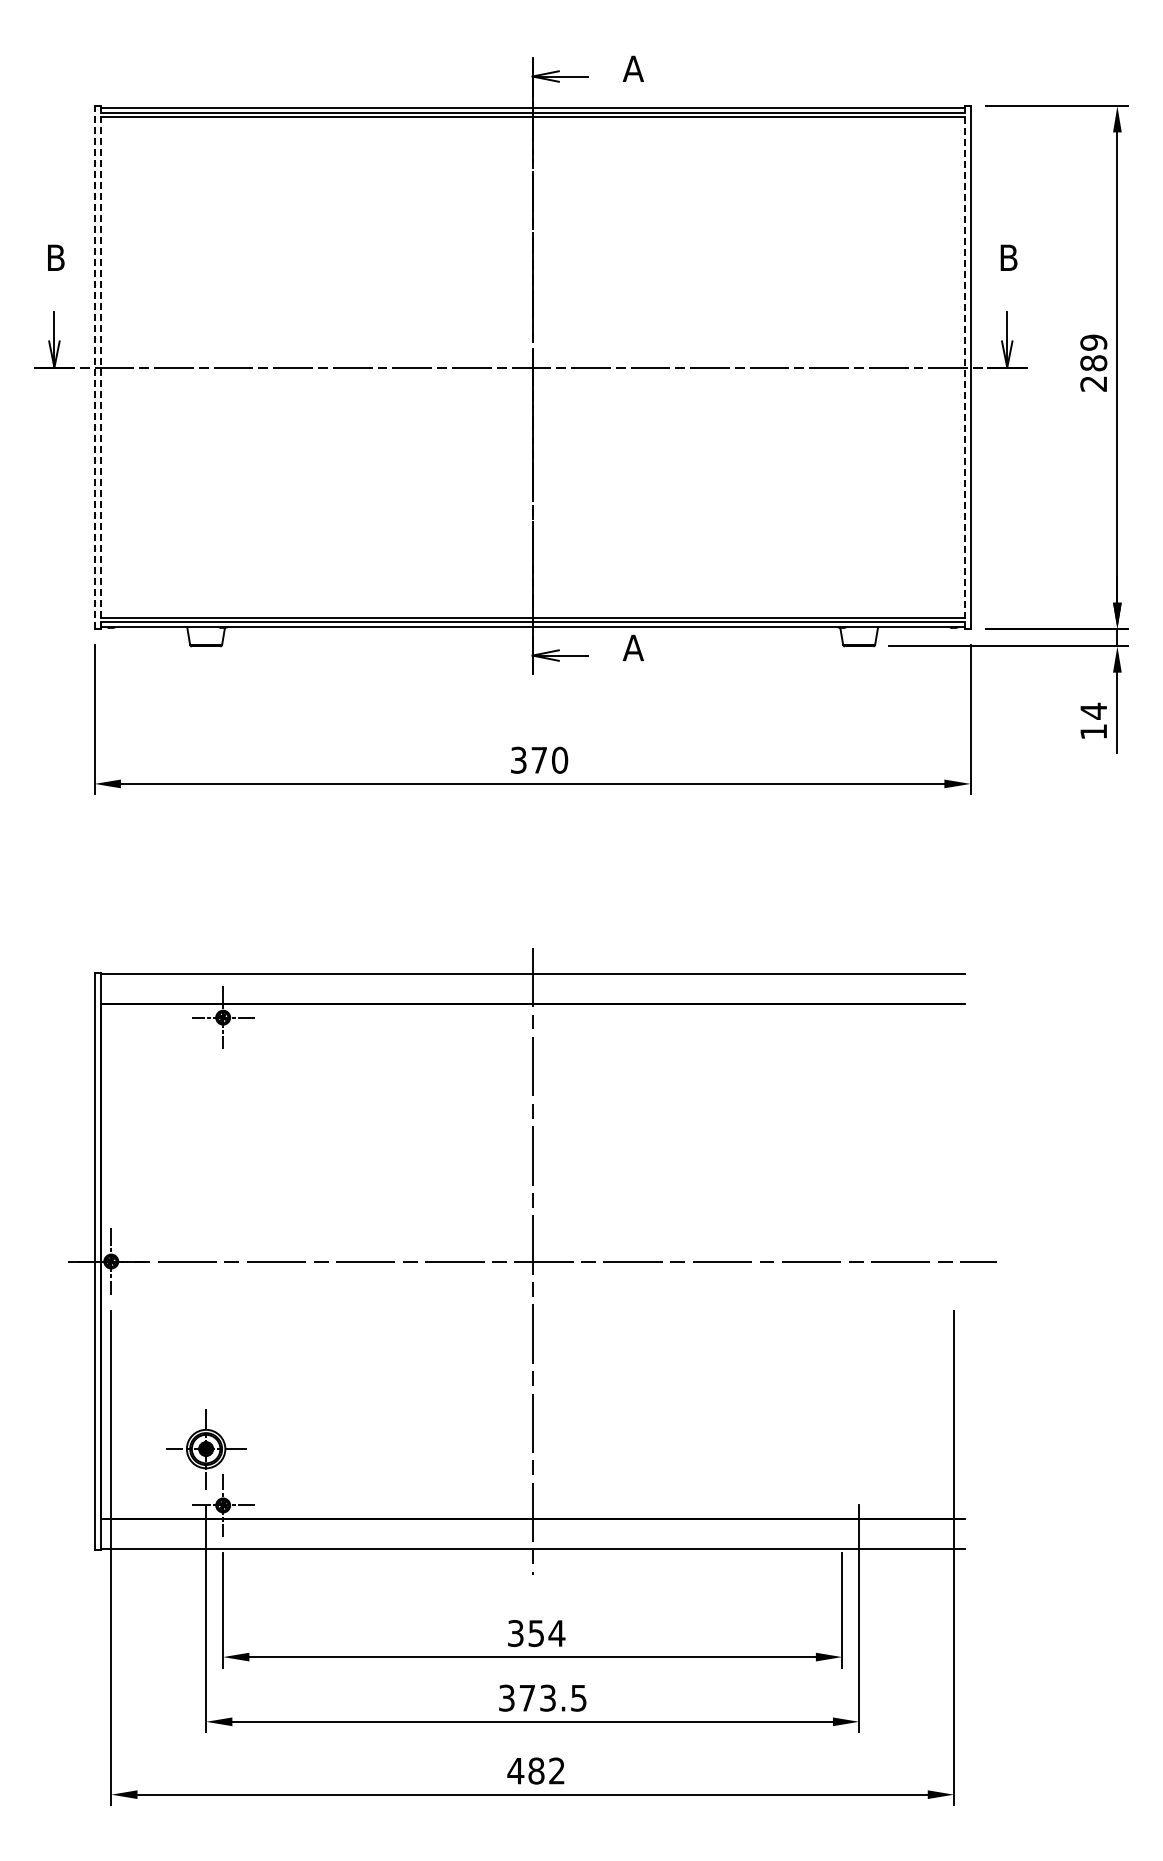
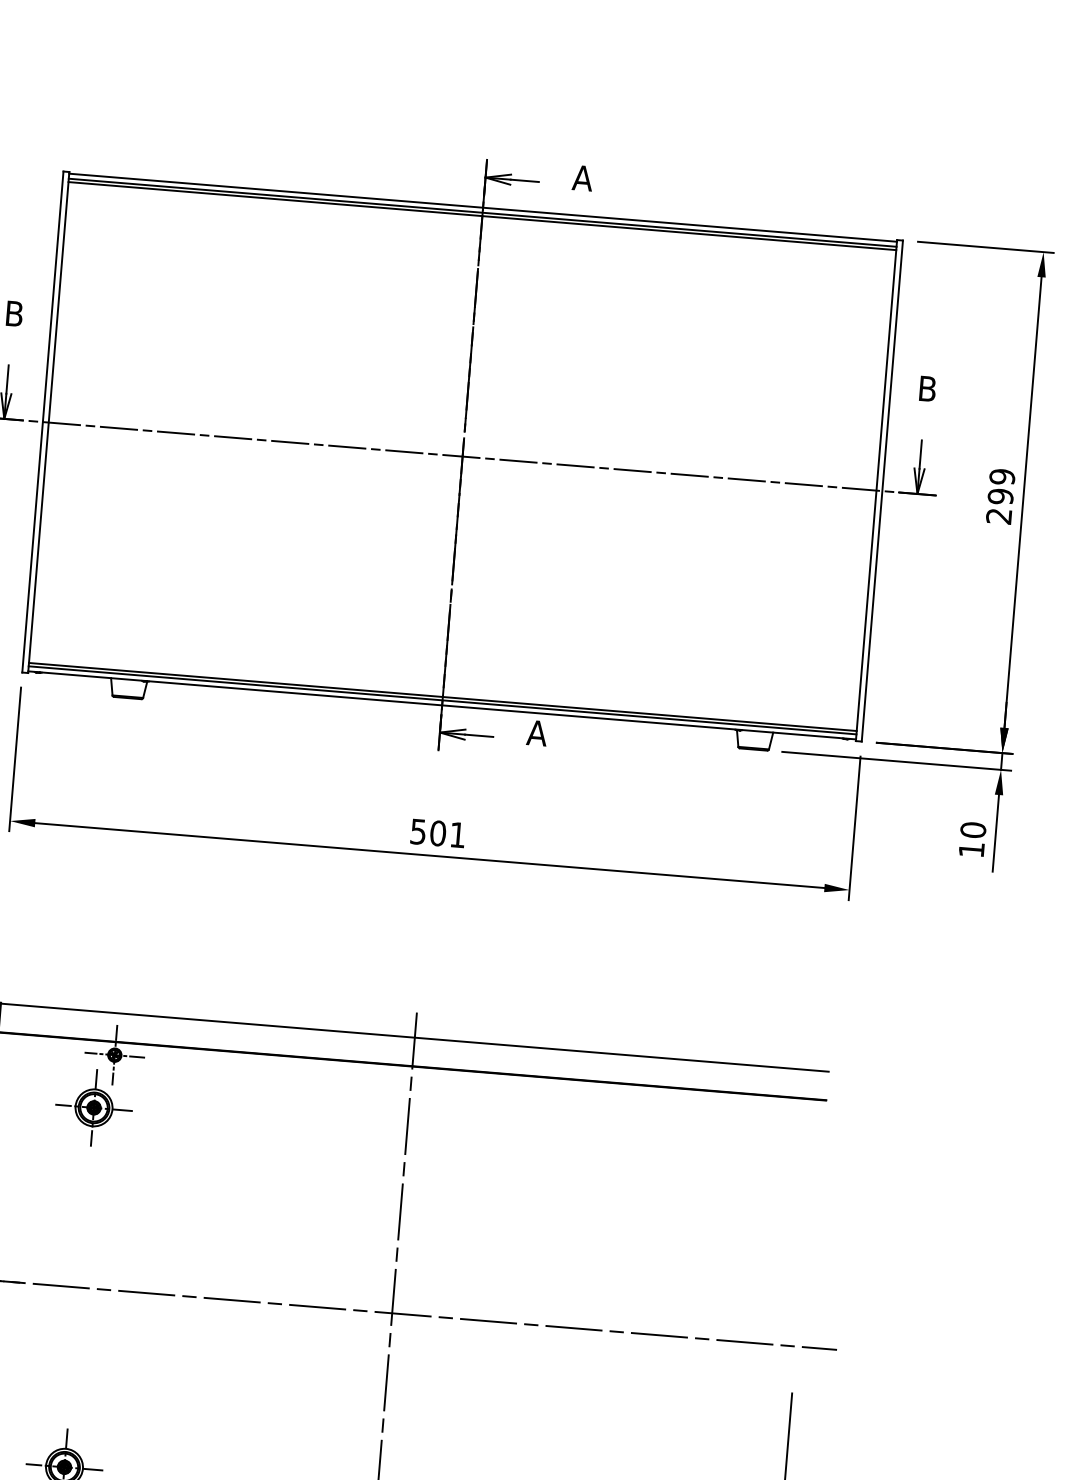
text: (1093, 363) -> (1000, 496), 289 -> 299
line: (94, 367) -> (42, 421), dashed -> solid
line: (100, 367) -> (48, 422), dashed -> solid
line: (964, 368) -> (876, 491), dashed -> solid
text: (1093, 710) -> (973, 829), 14 -> 10
text: (539, 759) -> (438, 832), 370 -> 501
part: (206, 1074) -> (94, 1108), added

